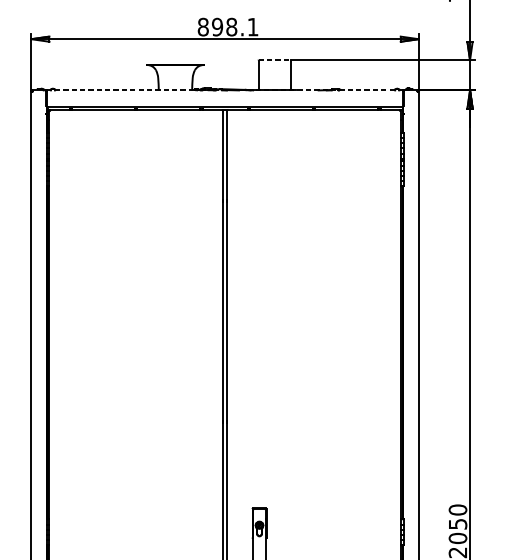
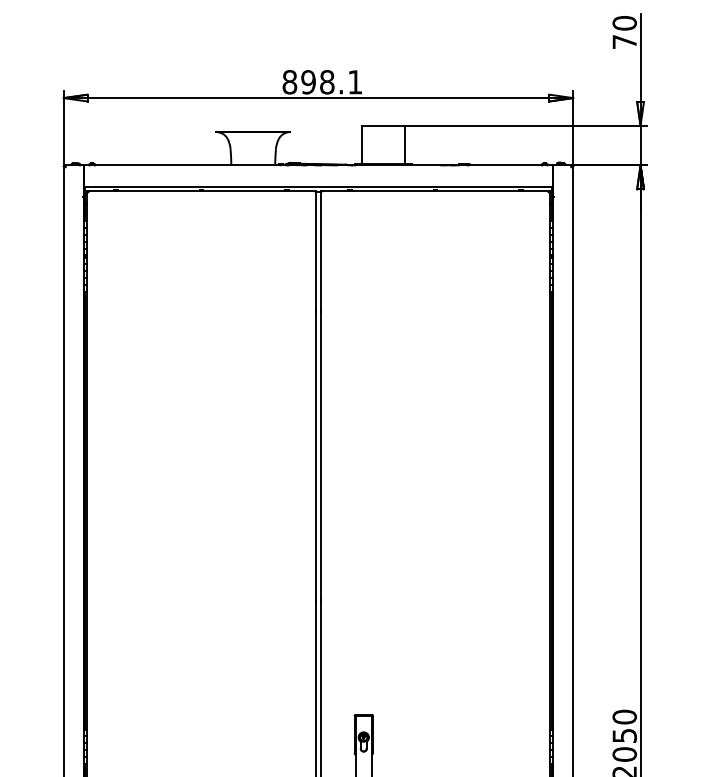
line: (274, 60) -> (383, 125), dashed -> solid
line: (225, 90) -> (318, 165), dashed -> solid

